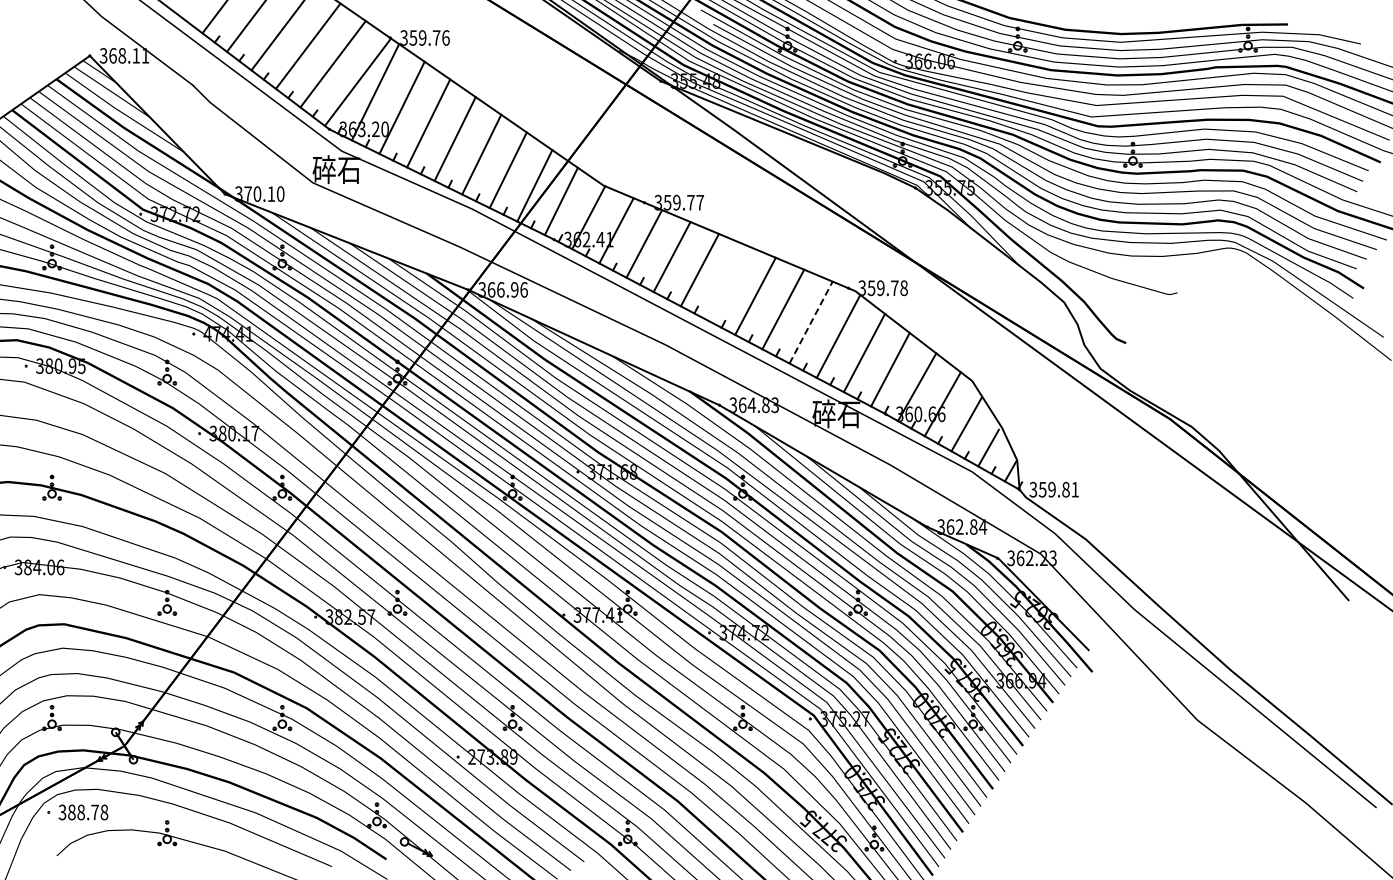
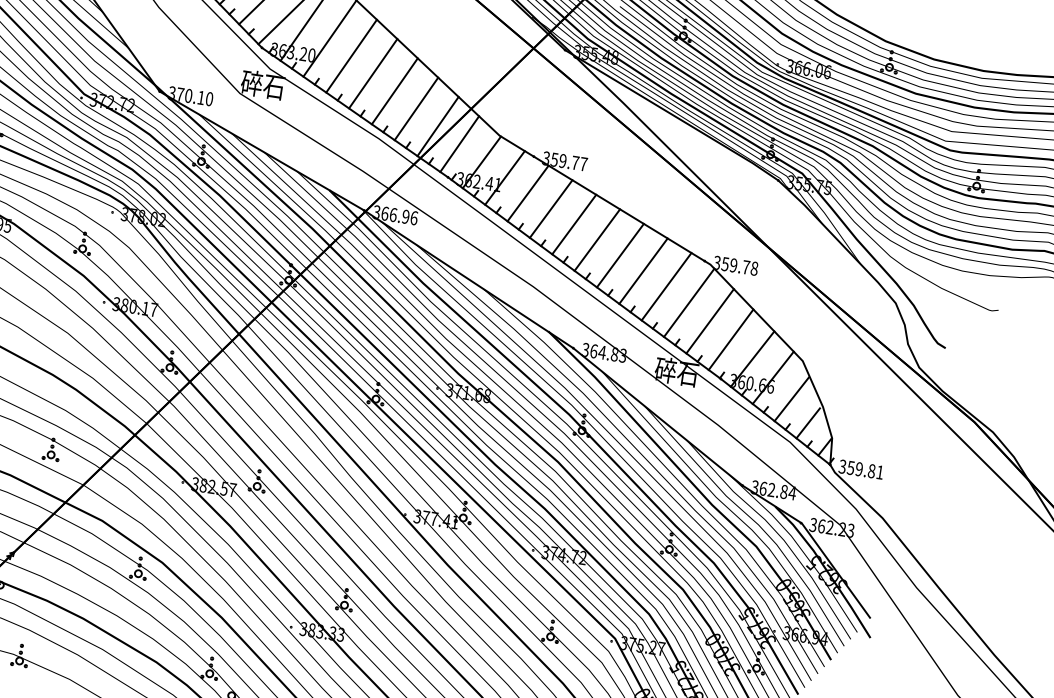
line: (727, 282) -> (597, 239), added
line: (811, 322) -> (666, 286), dashed -> solid
text: (228, 333) -> (143, 216), 474.41 -> 378.02
text: (492, 756) -> (322, 631), 273.89 -> 383.33

